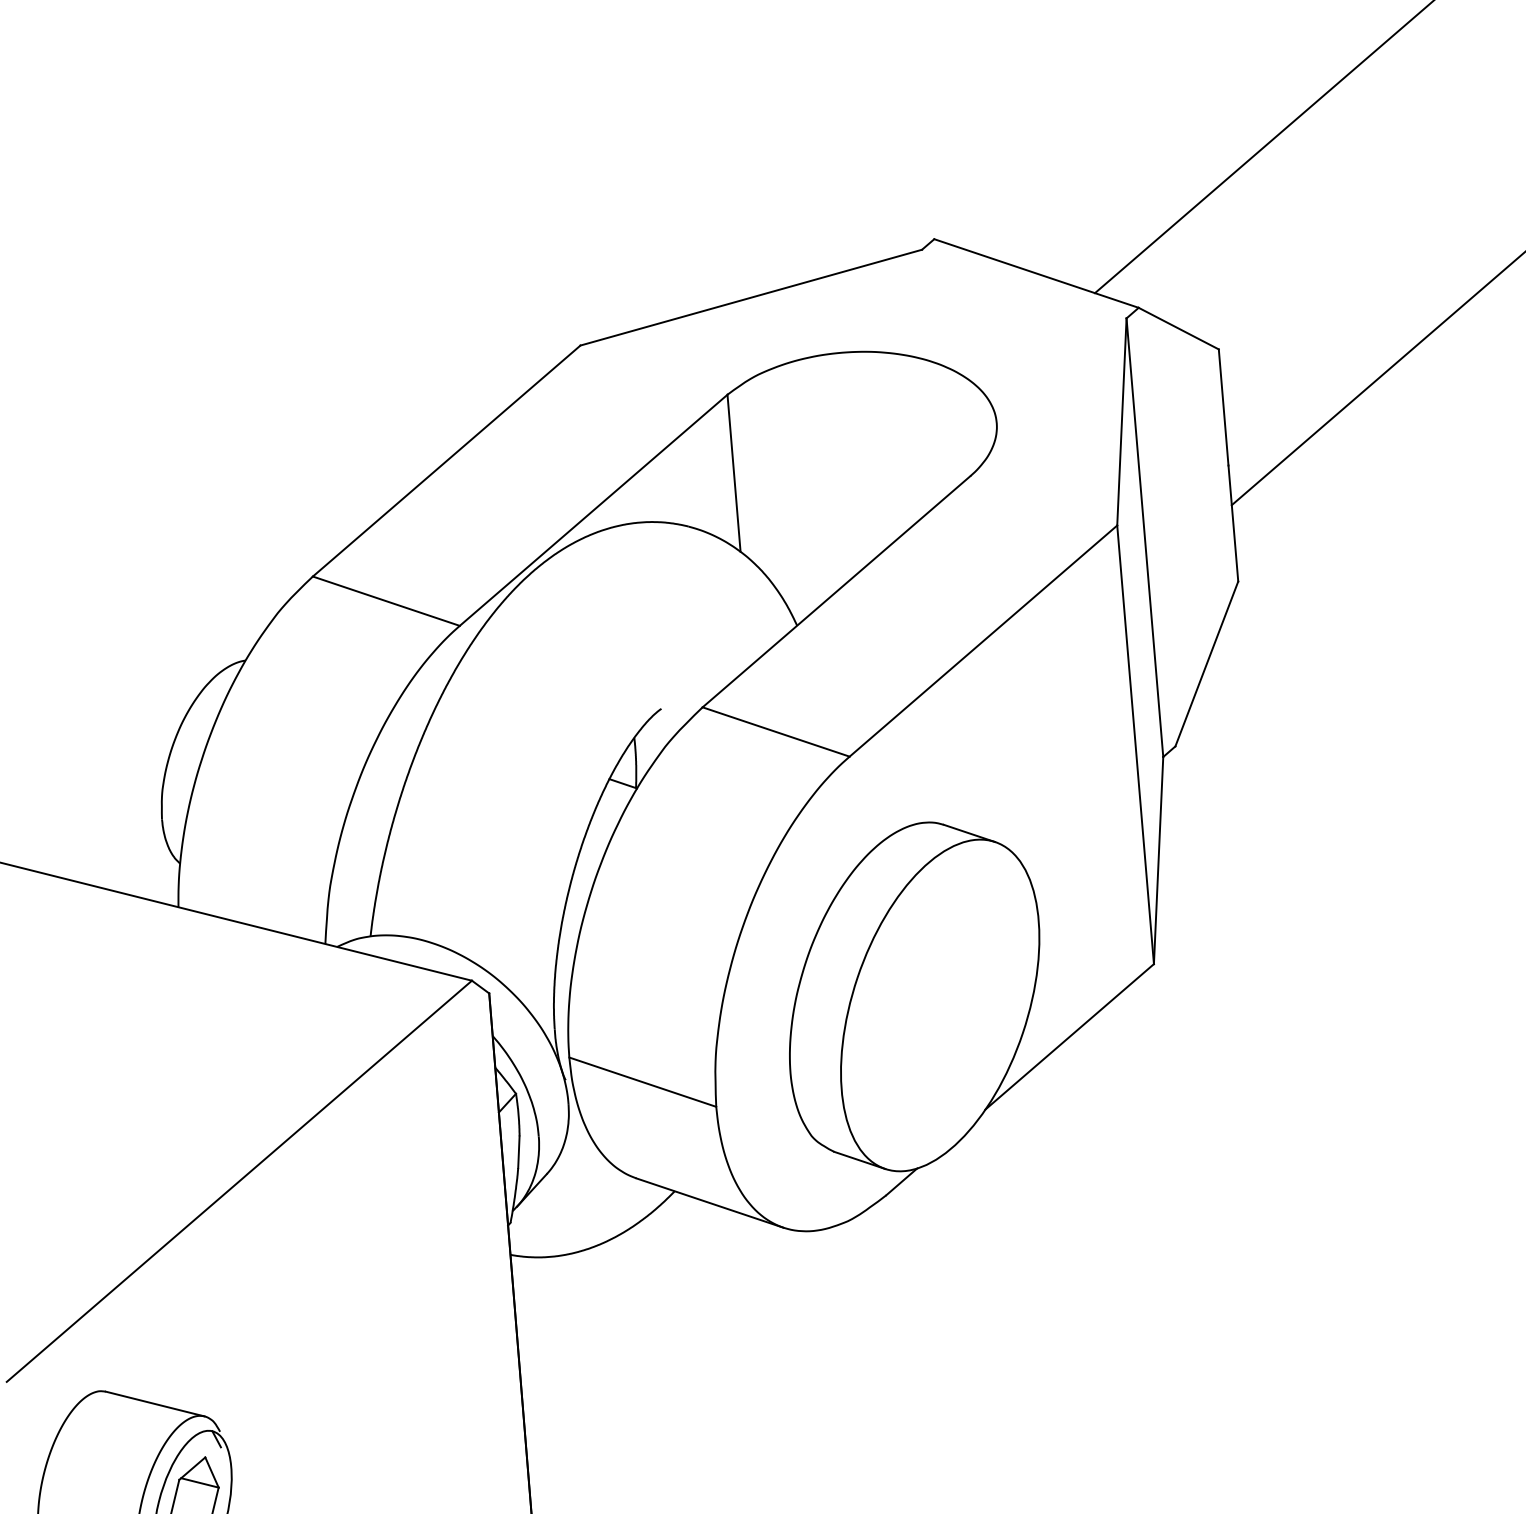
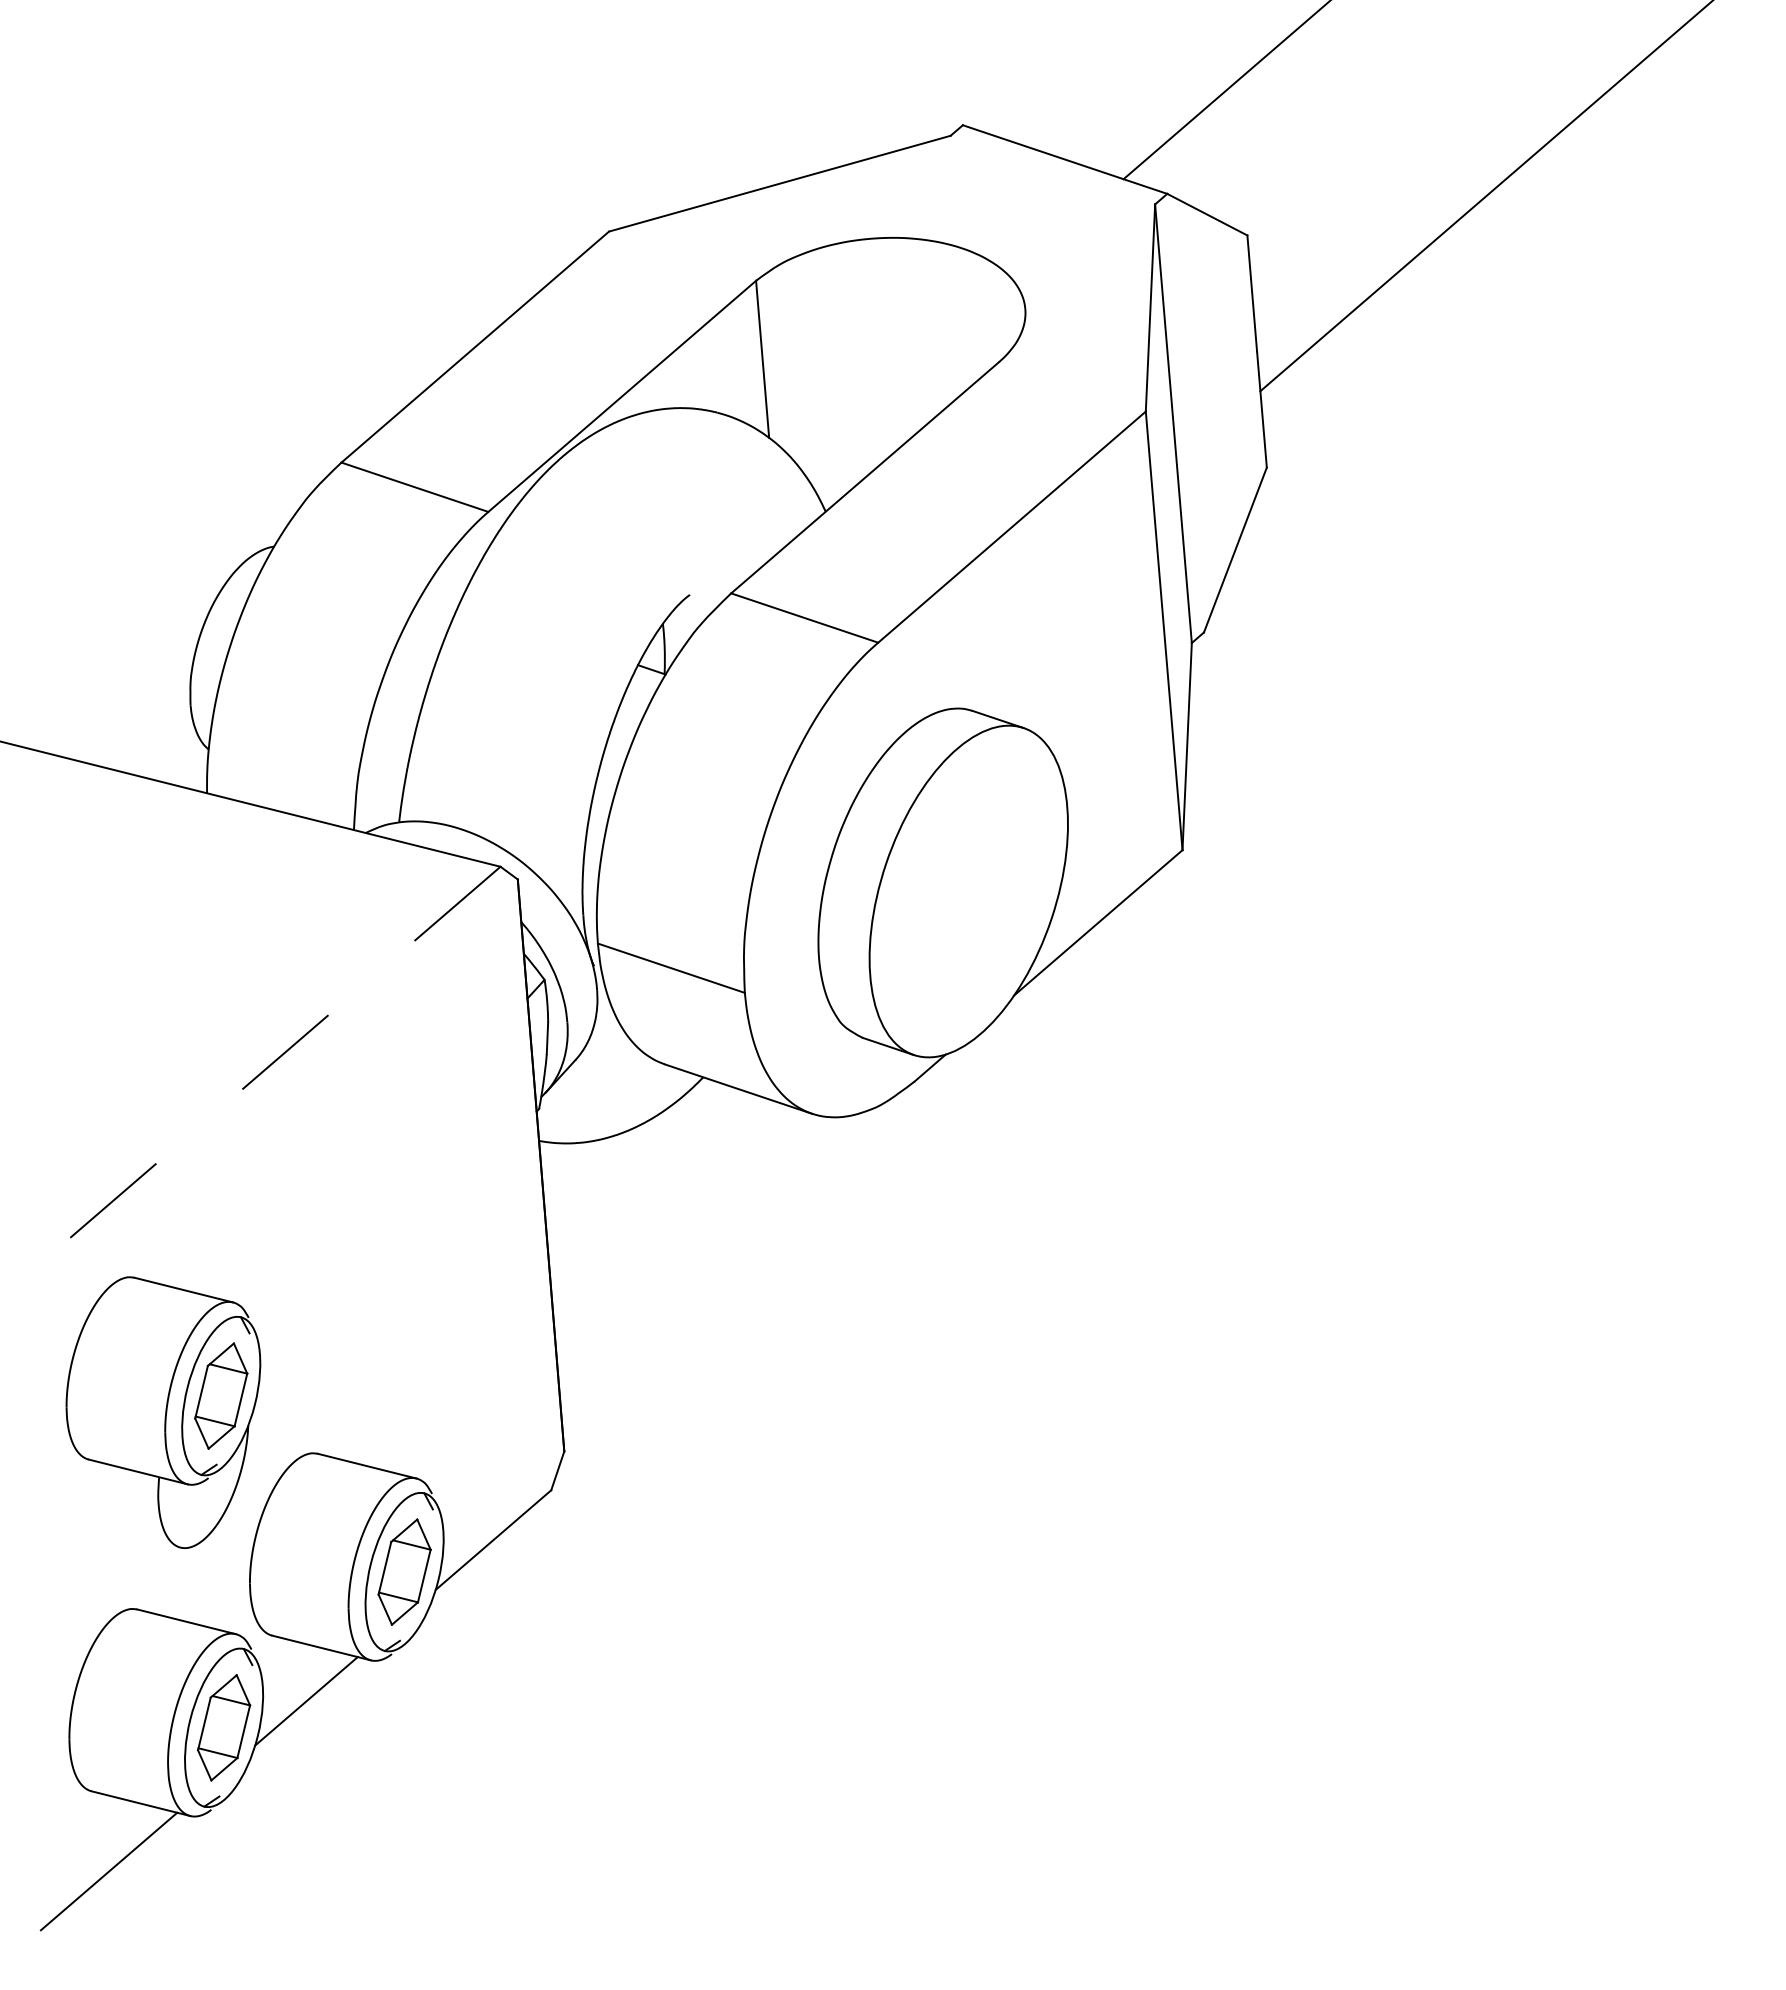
line: (238, 1181) -> (267, 1067), solid -> dashed

